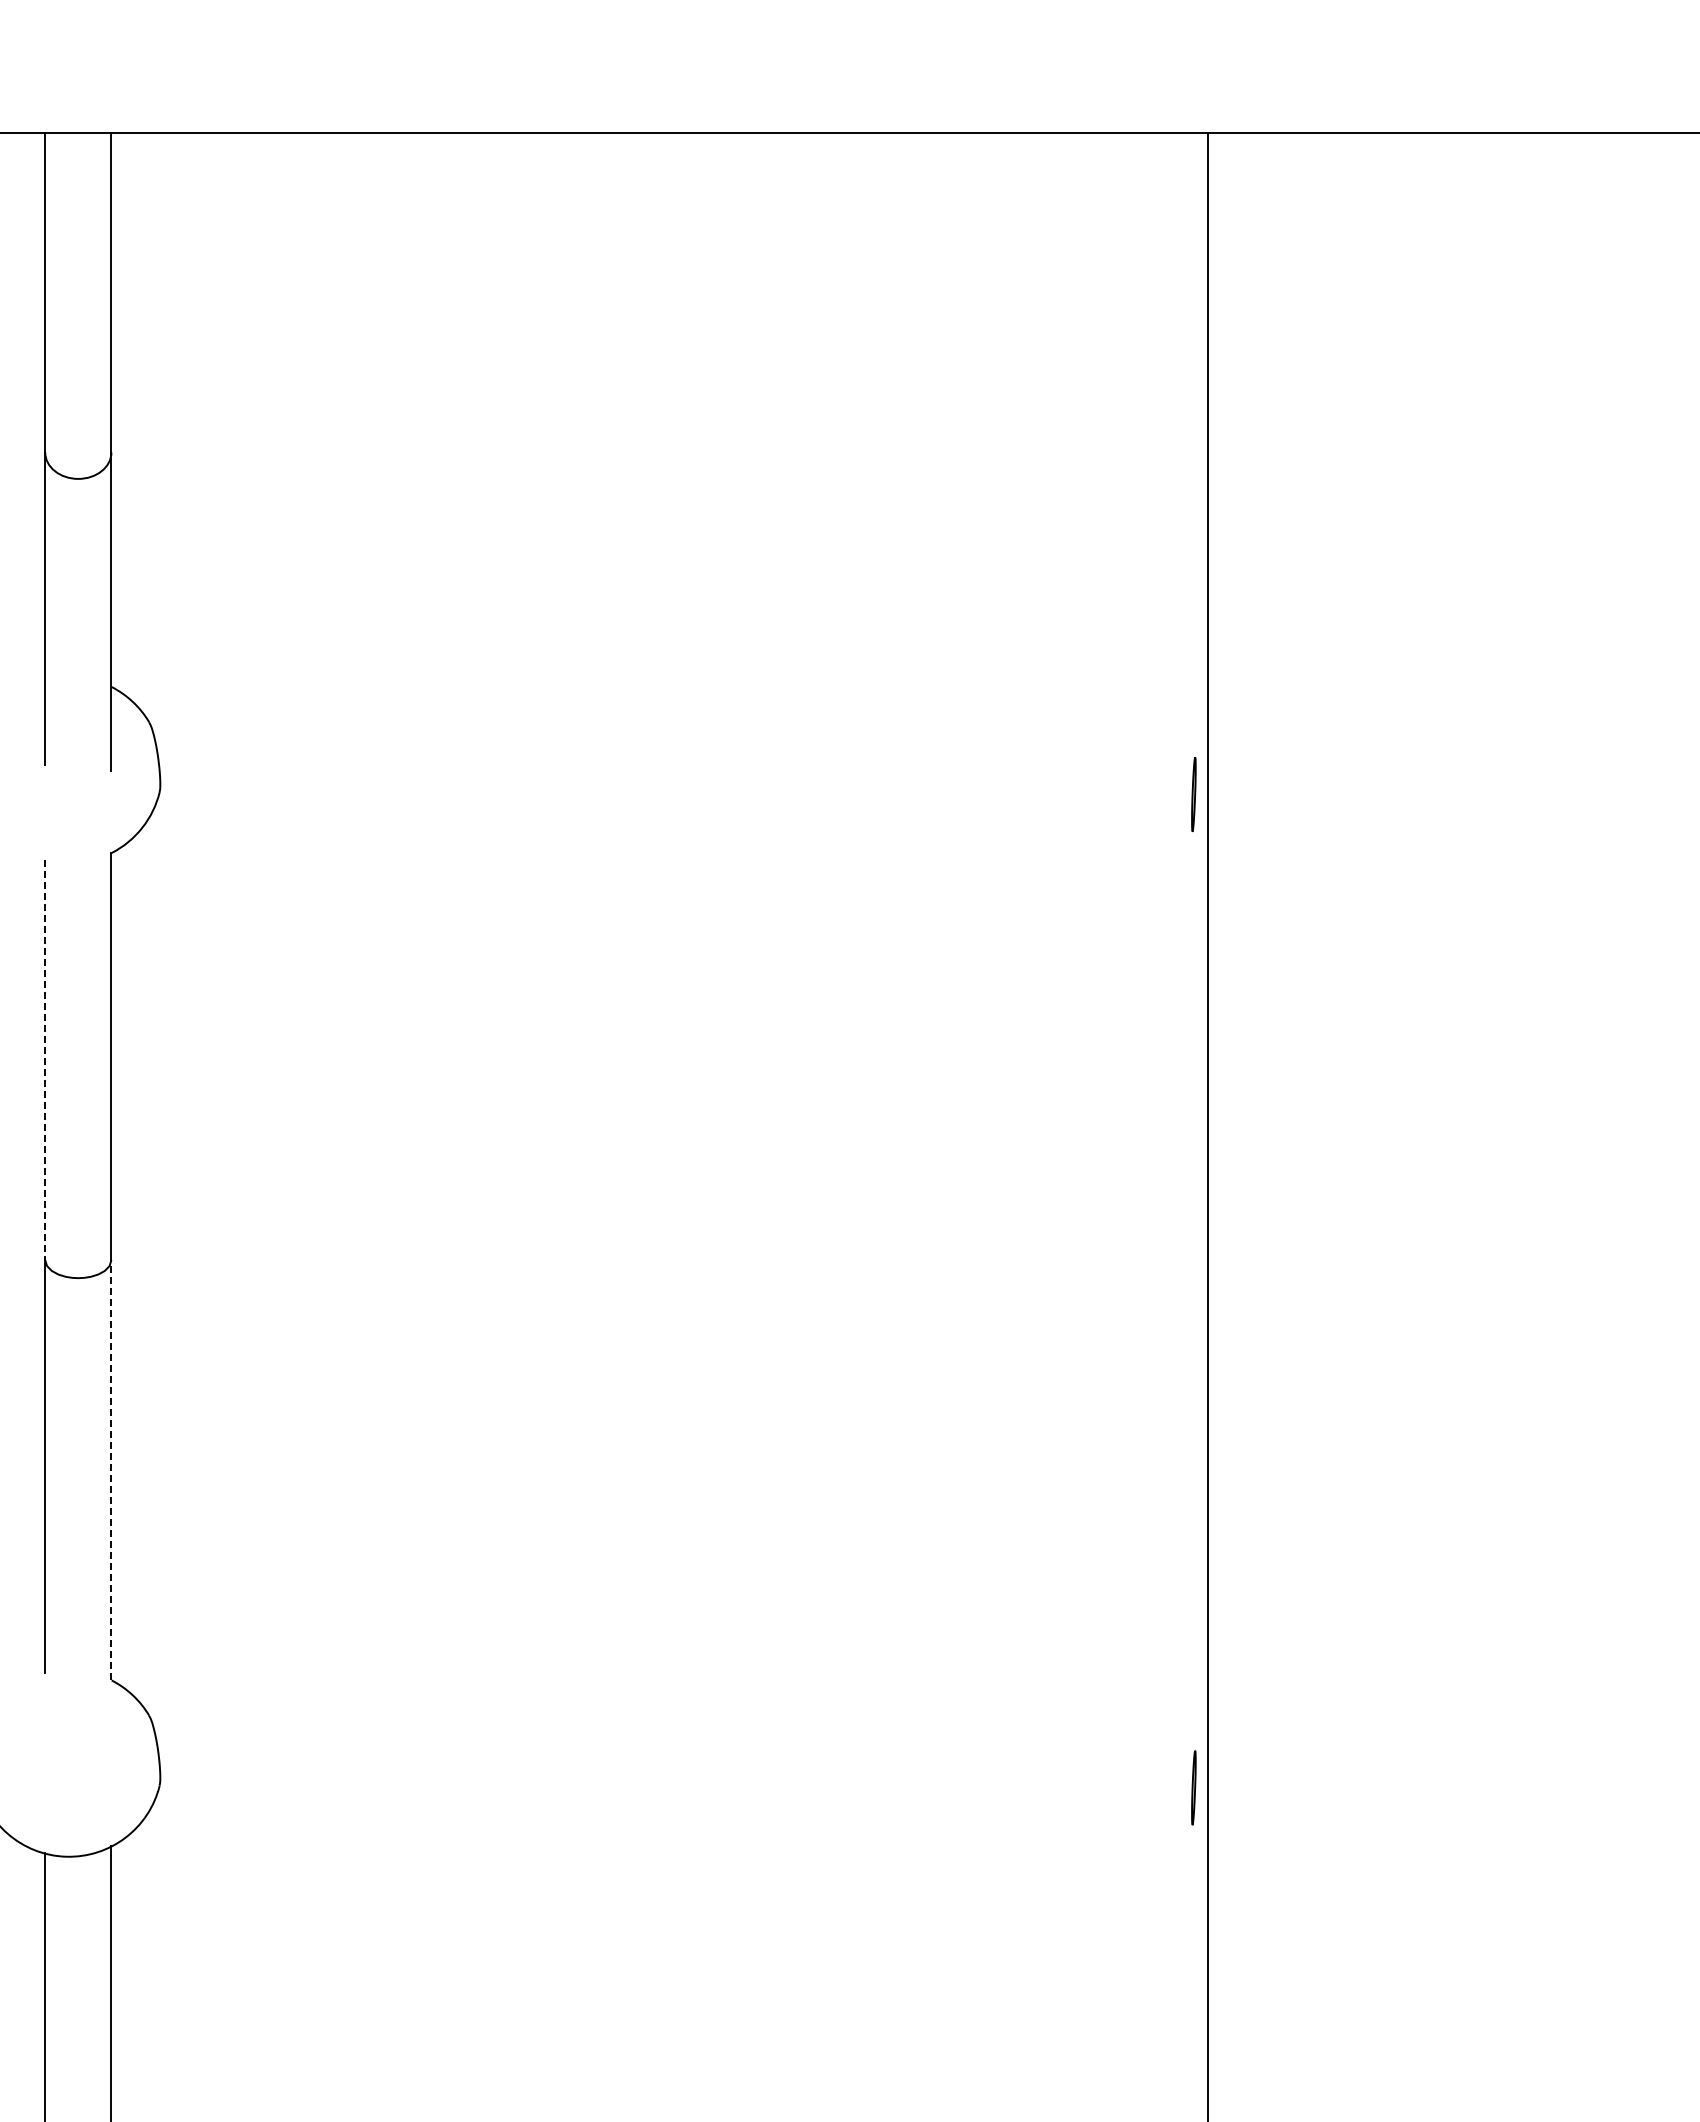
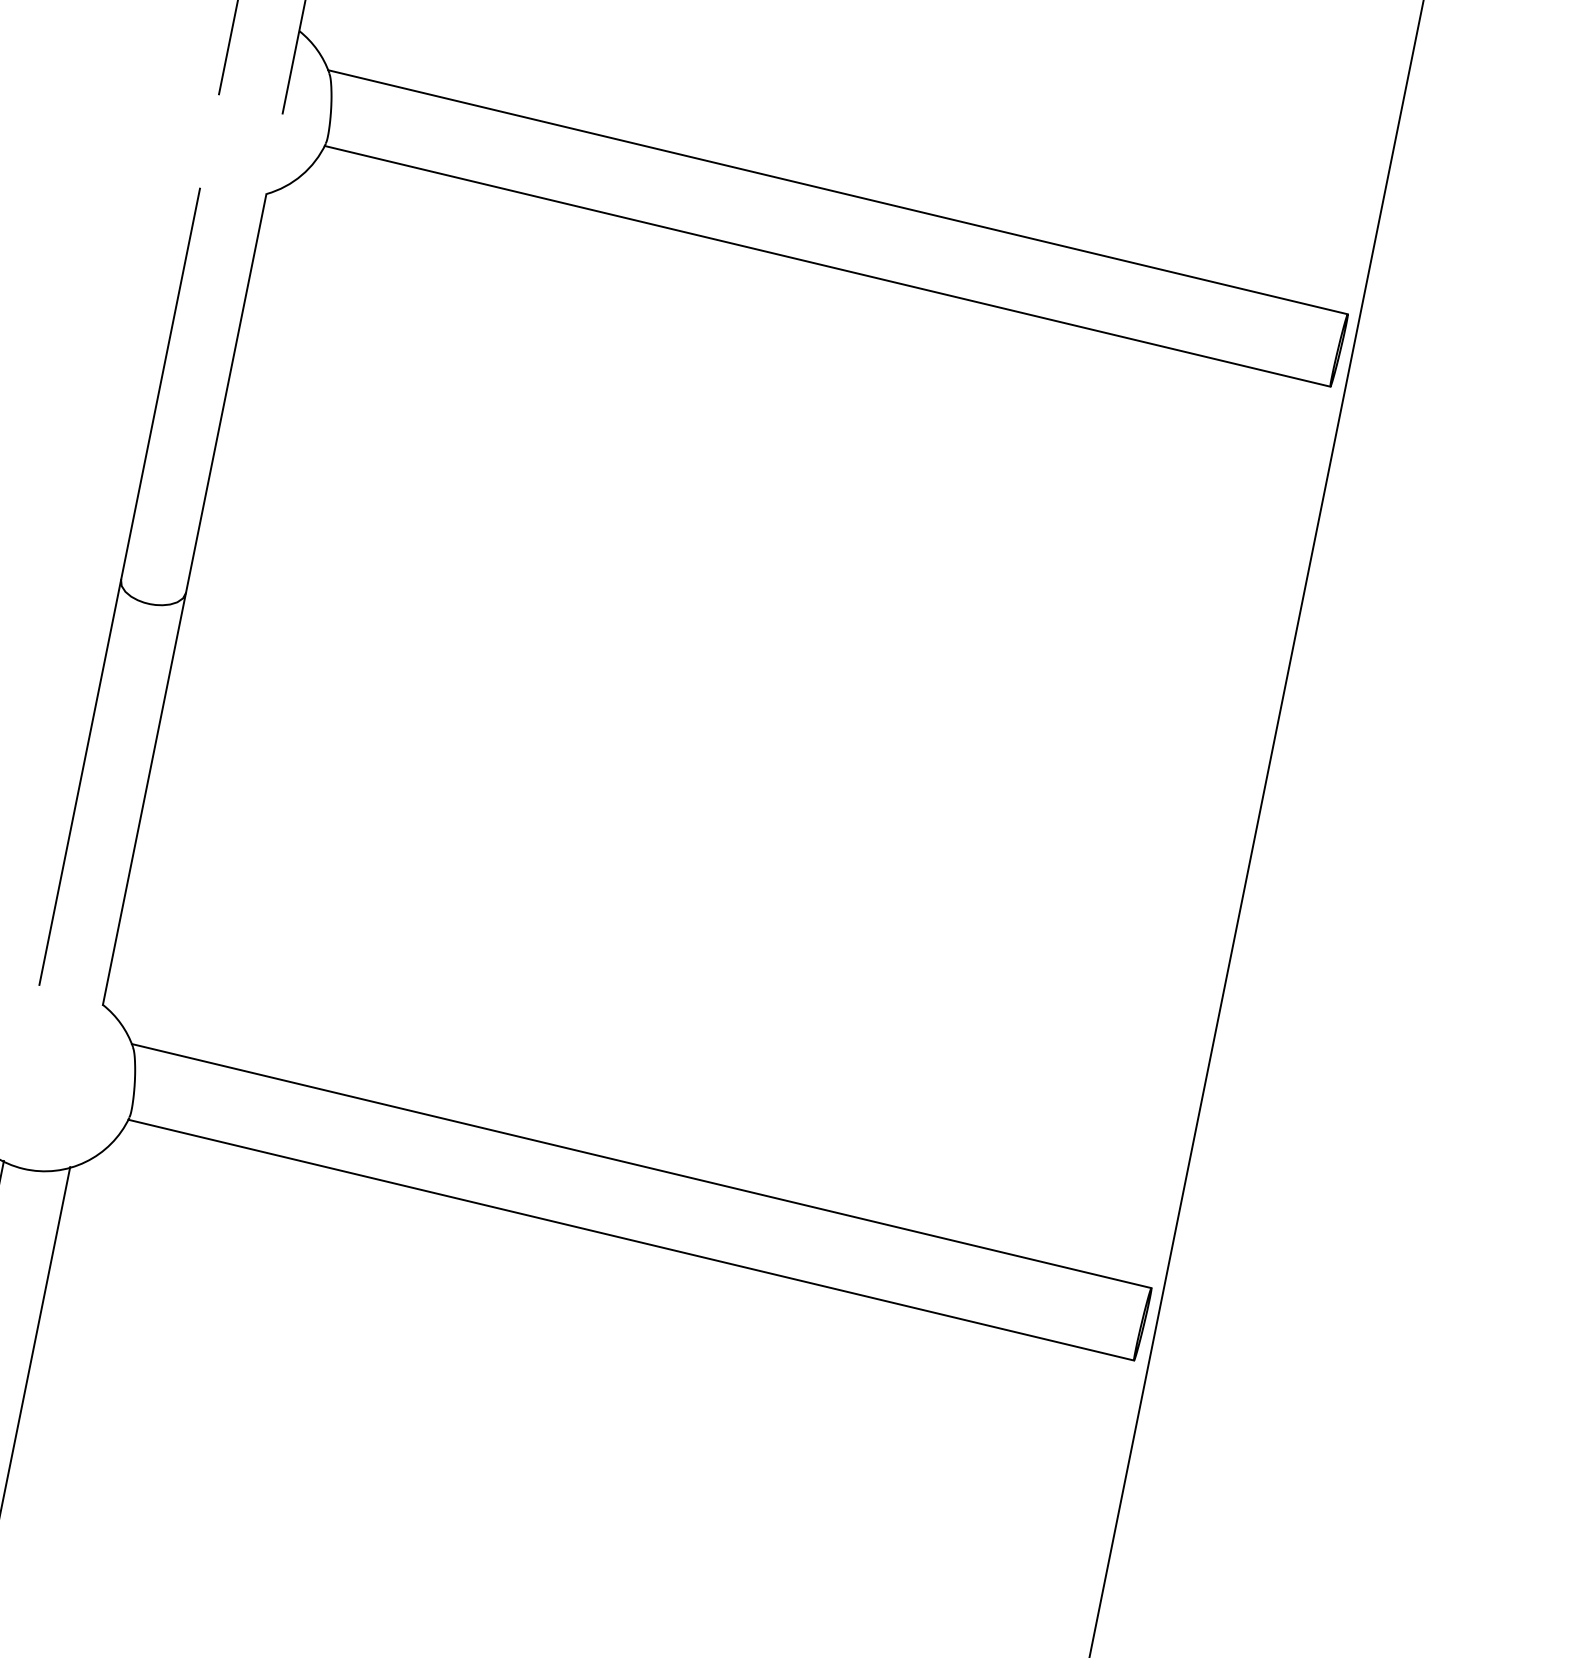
line: (671, 738) -> (838, 192), added
line: (675, 812) -> (827, 265), added
line: (45, 1060) -> (160, 384), dashed -> solid
line: (111, 1469) -> (144, 798), dashed -> solid
line: (671, 1731) -> (641, 1165), added
line: (675, 1806) -> (630, 1240), added

